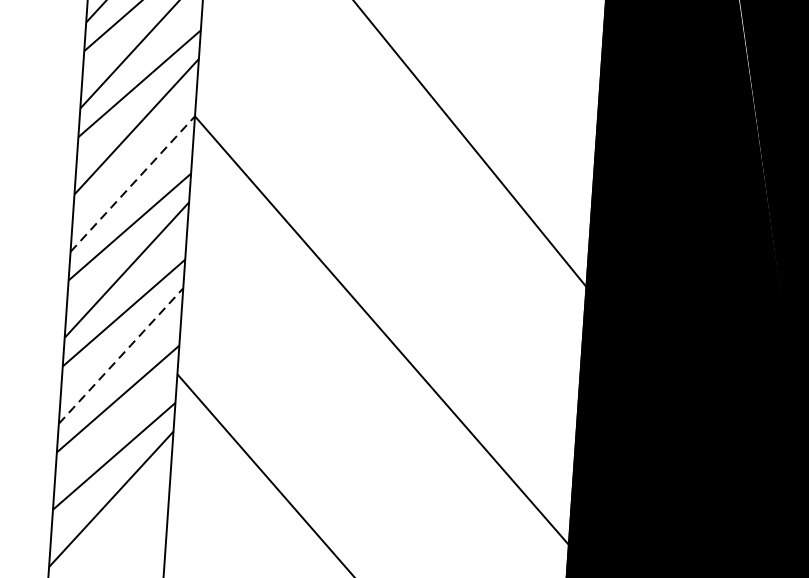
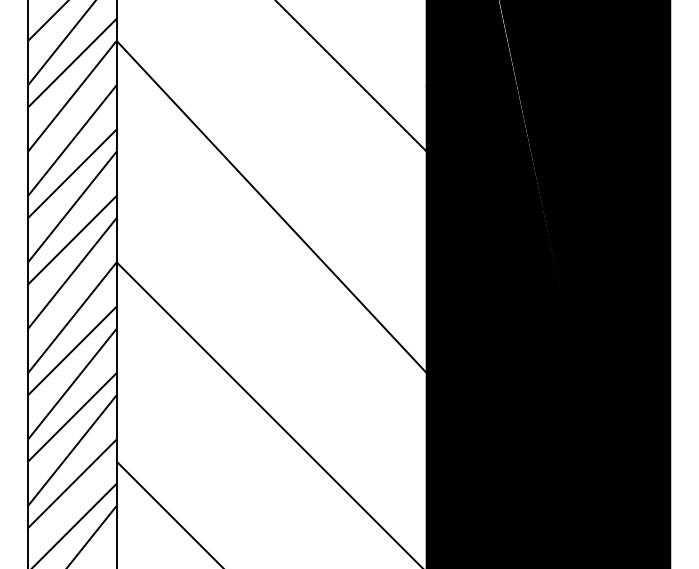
line: (132, 183) -> (72, 317), dashed -> solid
line: (121, 355) -> (72, 450), dashed -> solid

